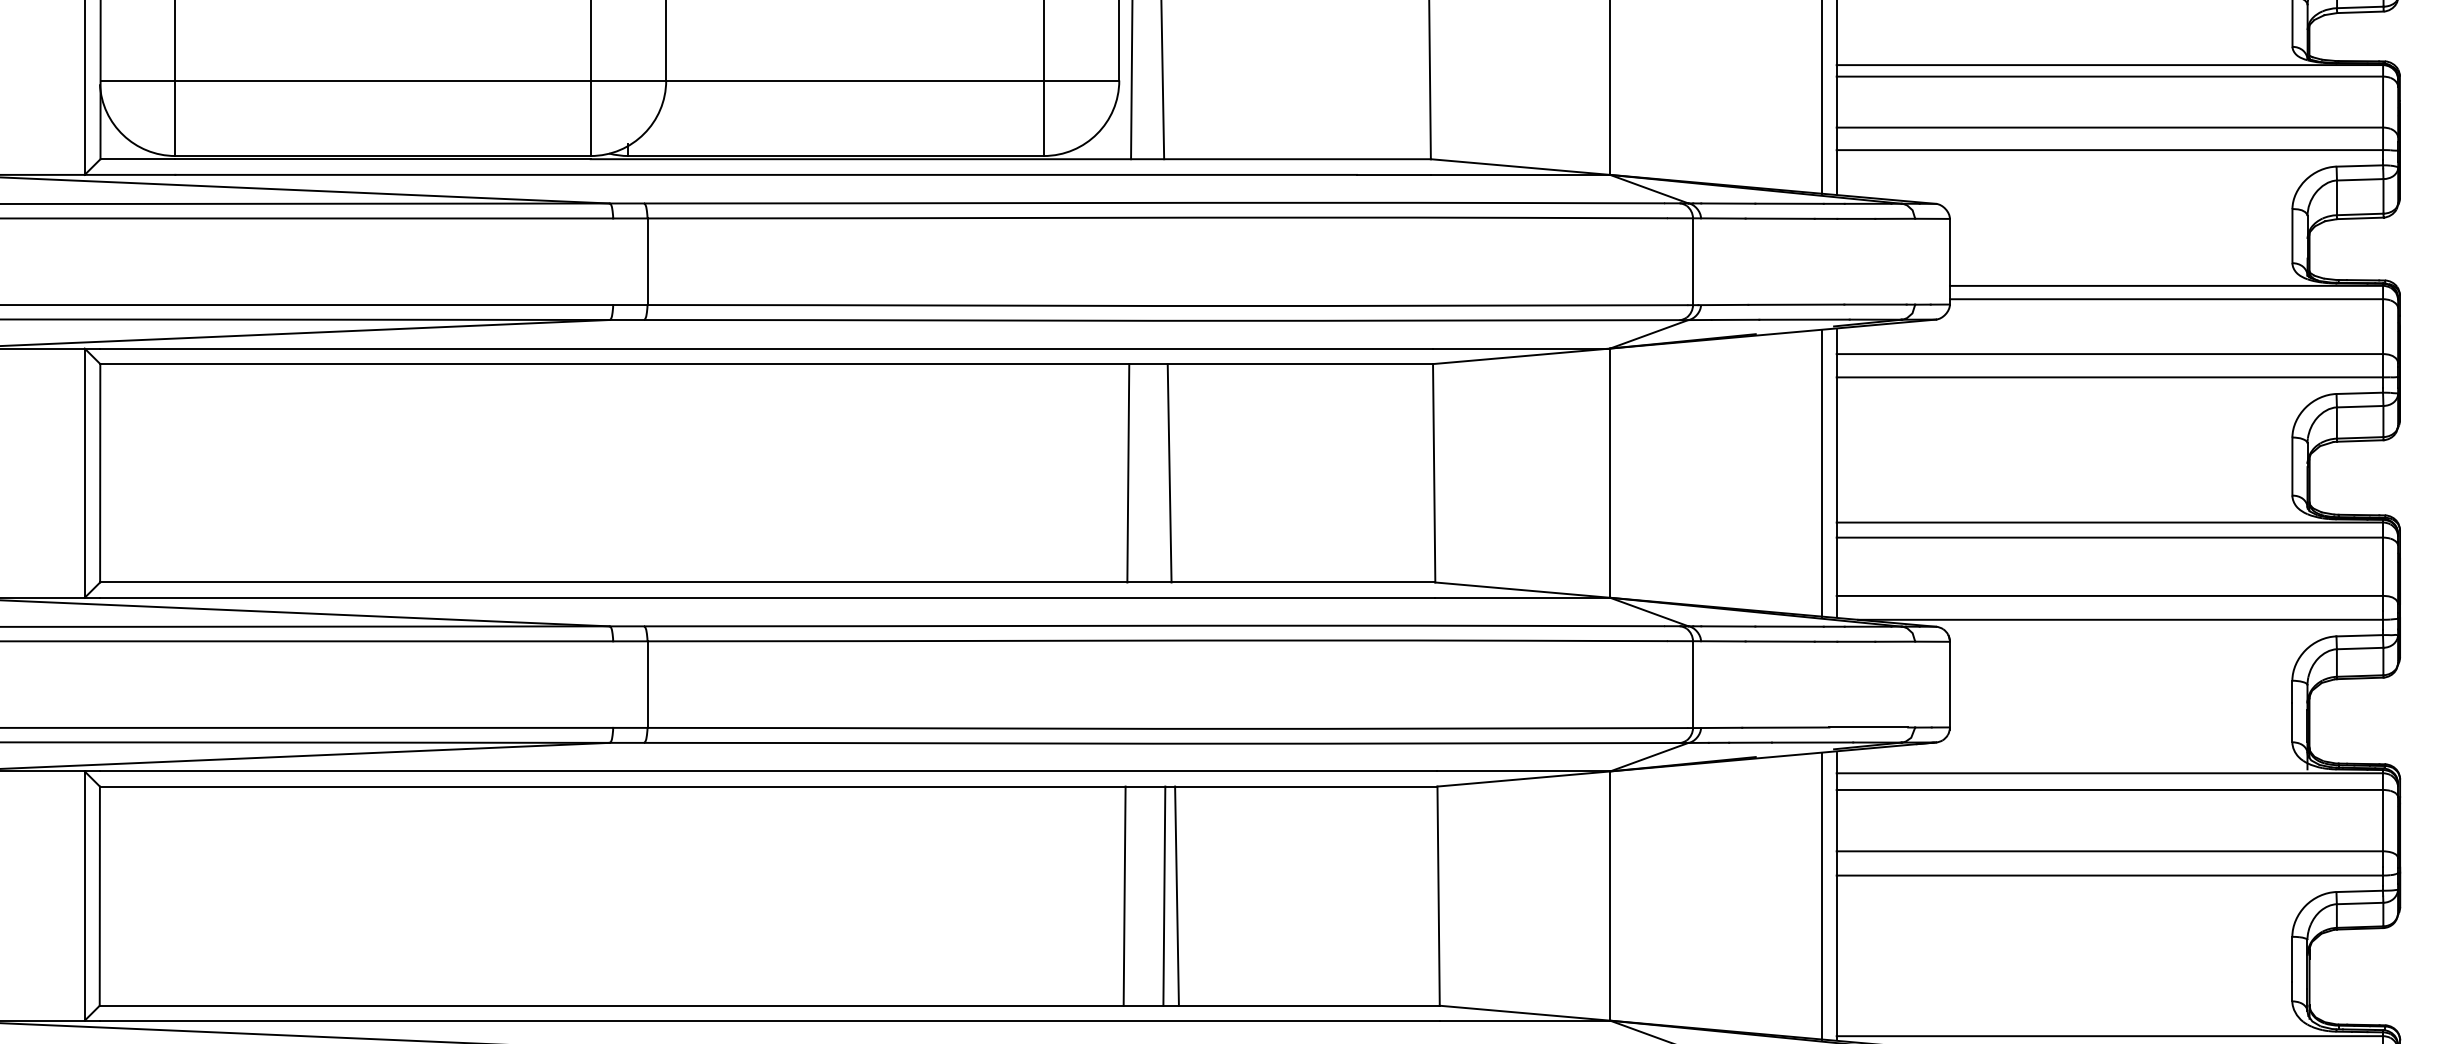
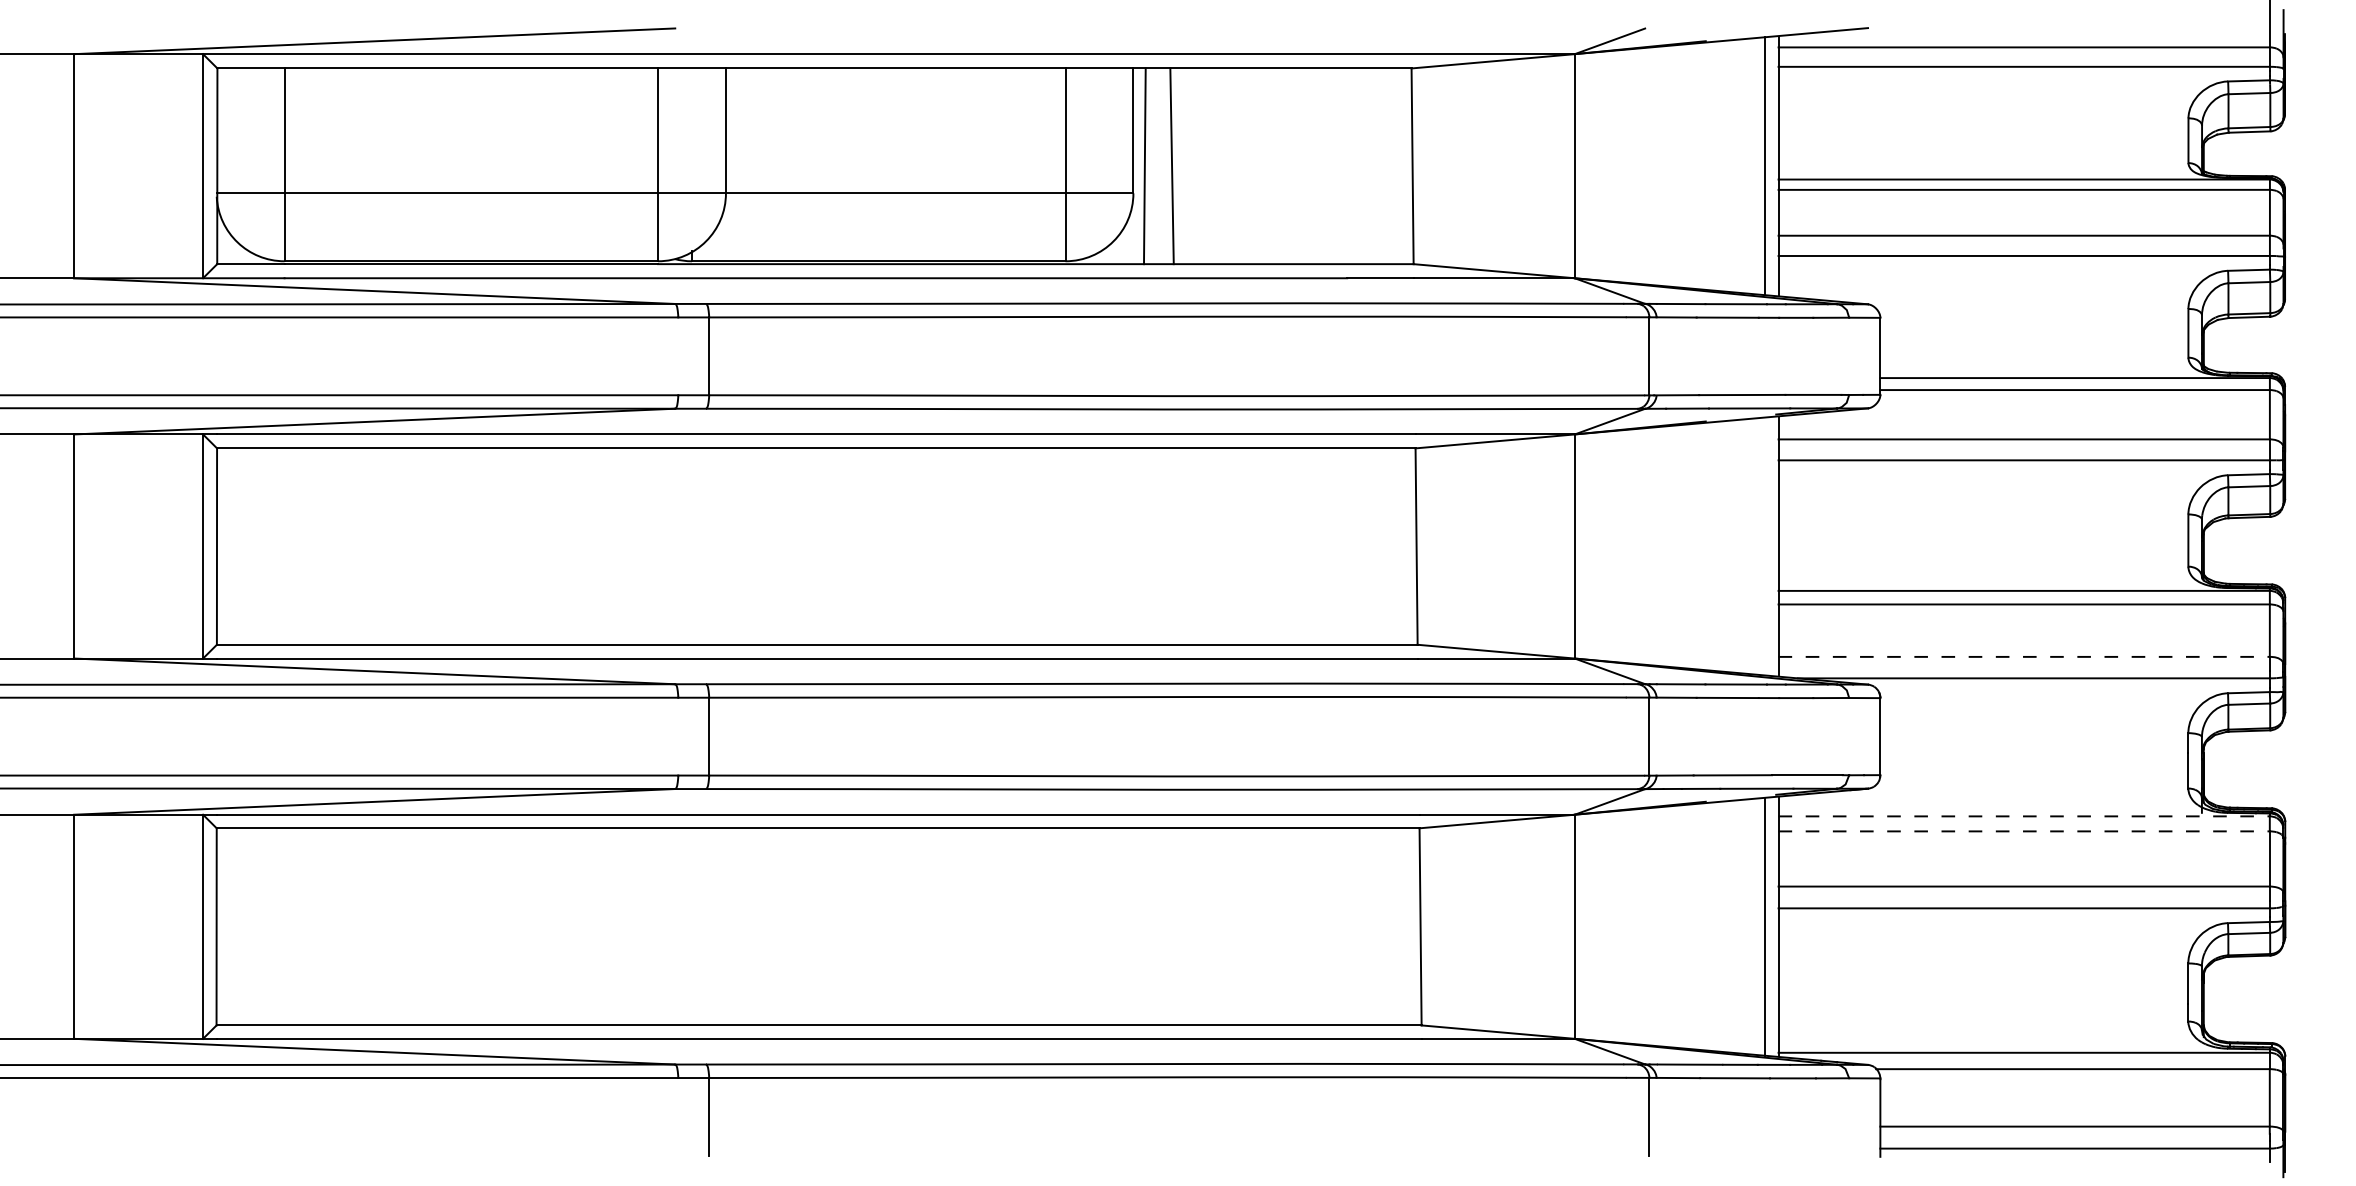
line: (1128, 473) -> (1141, 546), removed
line: (1169, 473) -> (1178, 546), removed
line: (1822, 473) -> (1765, 546), removed
line: (2110, 595) -> (2024, 656), solid -> dashed
line: (2110, 773) -> (2024, 816), solid -> dashed
line: (2110, 790) -> (2024, 831), solid -> dashed
line: (1124, 895) -> (1138, 926), removed
line: (1163, 895) -> (1173, 926), removed
line: (1177, 895) -> (1185, 926), removed

